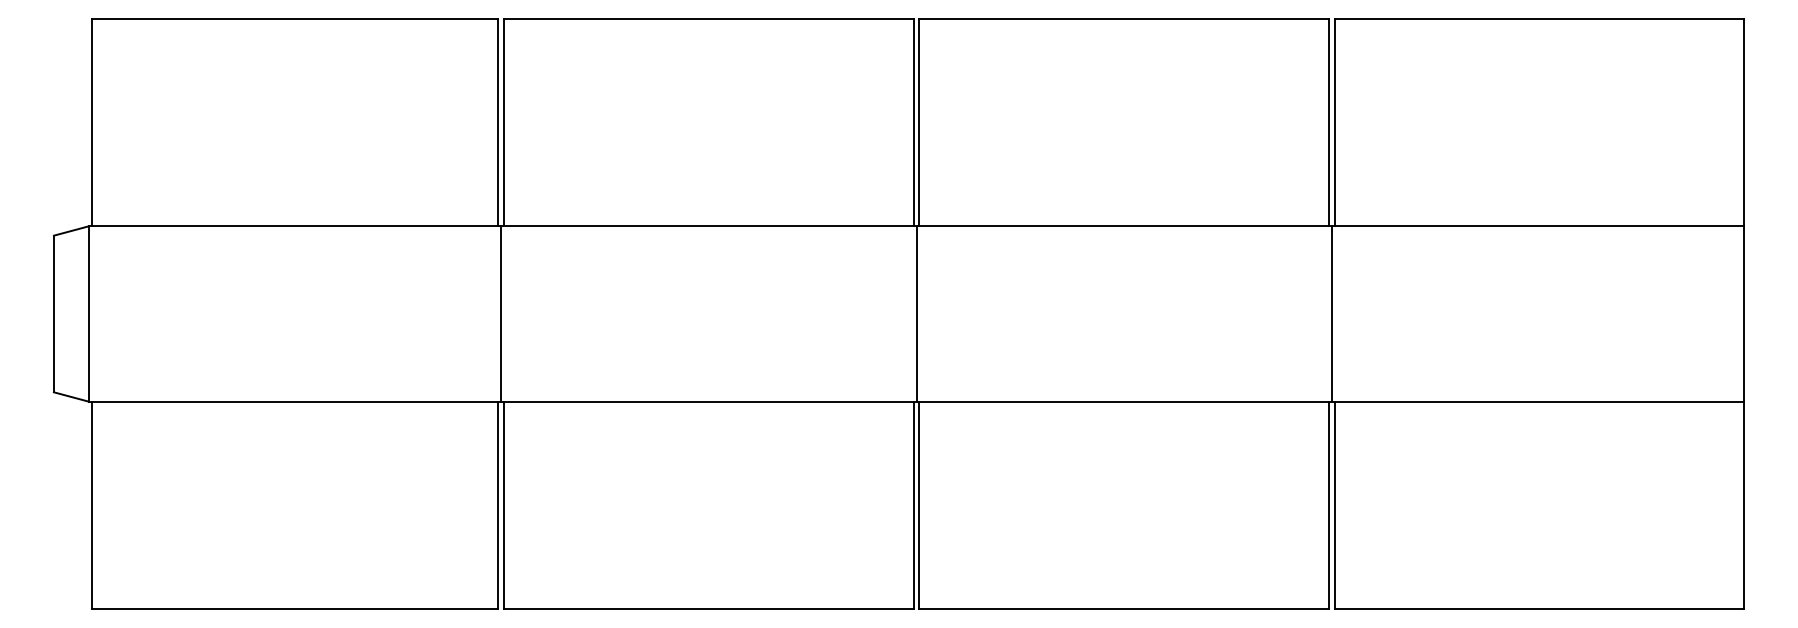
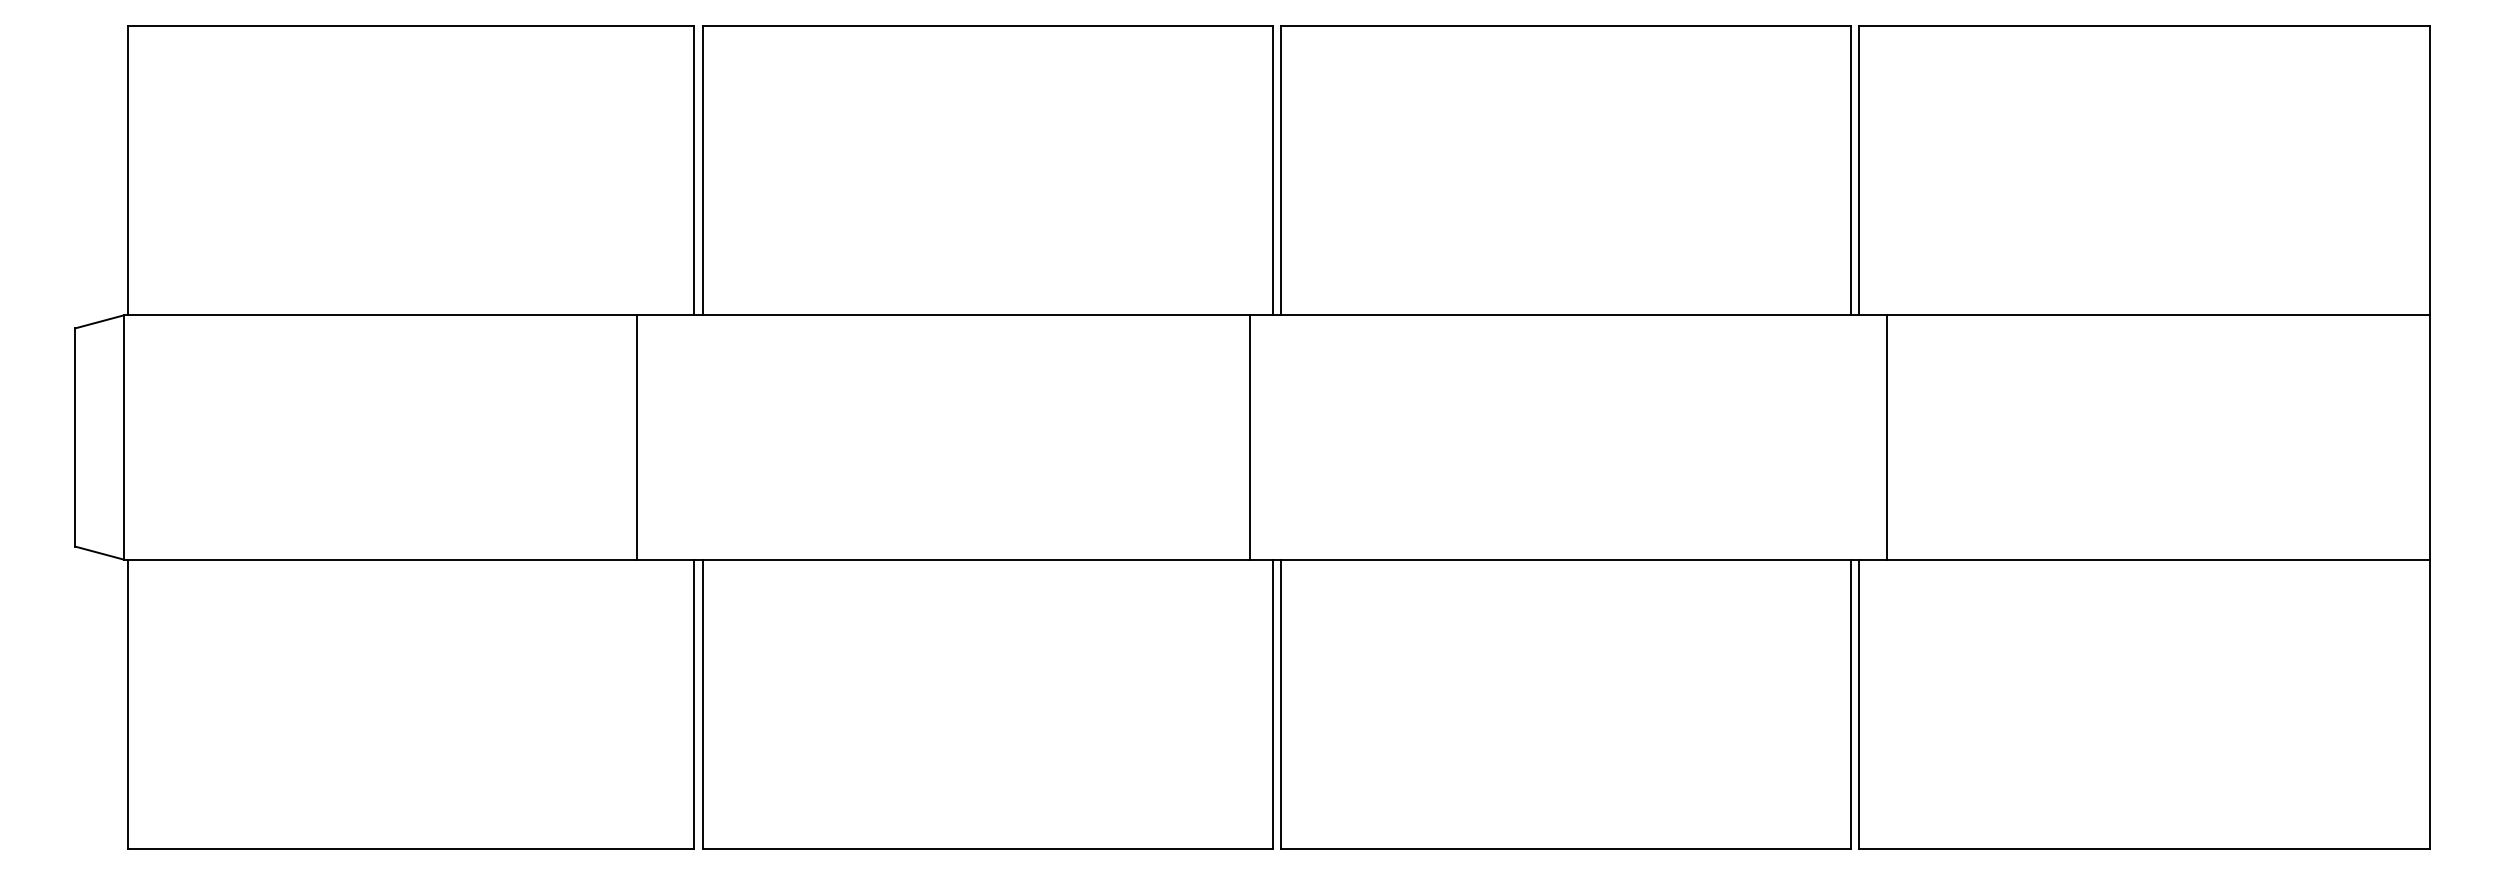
line: (501, 313) -> (637, 436), moved
line: (916, 313) -> (1250, 436), moved
line: (1331, 313) -> (1887, 436), moved

